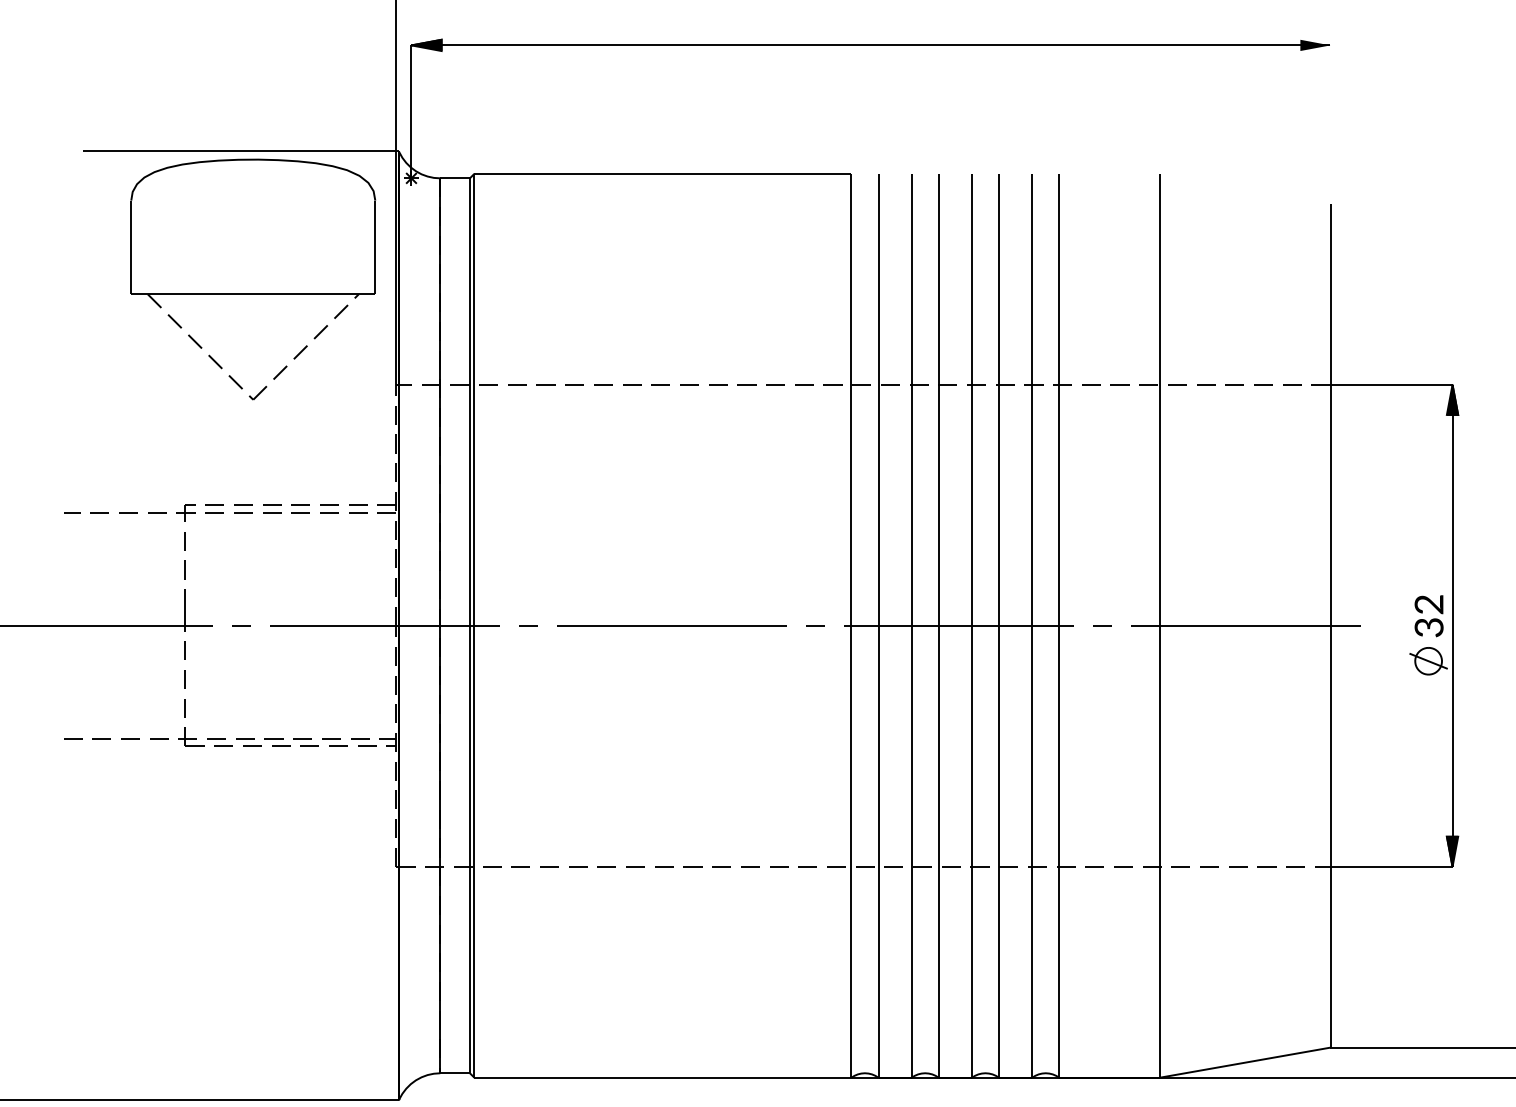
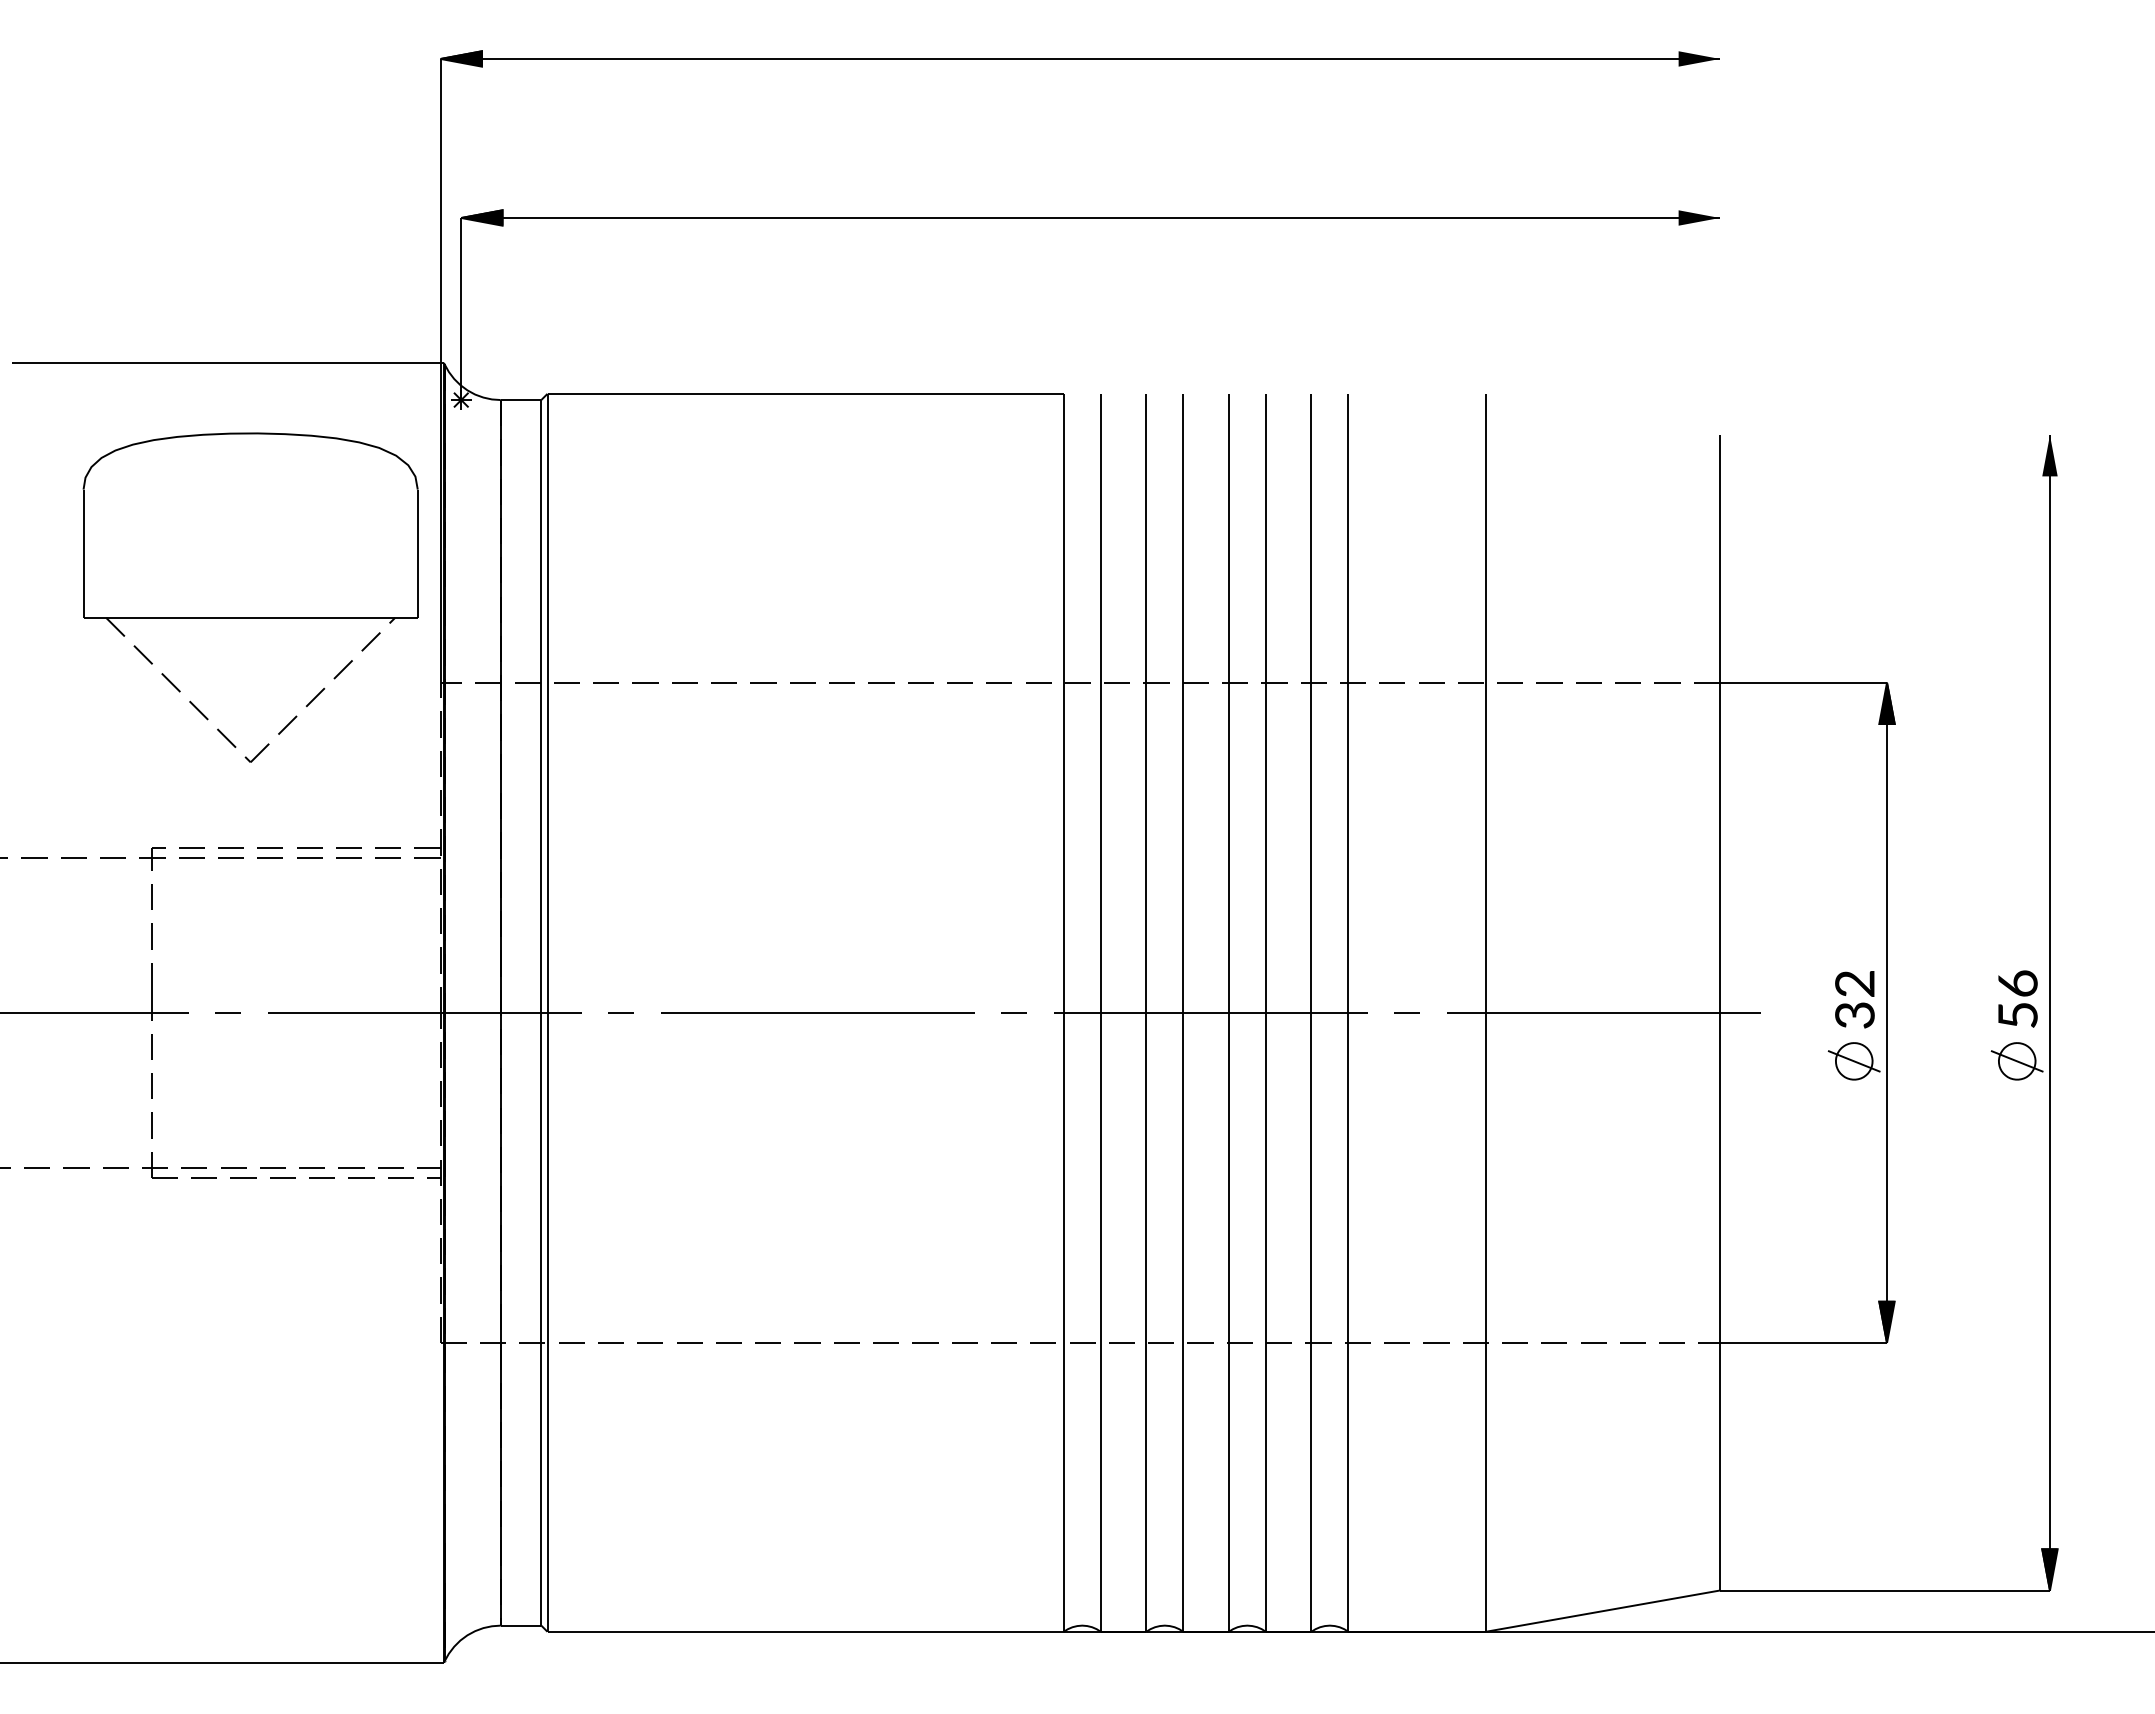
part: (253, 279) -> (250, 597), moved

